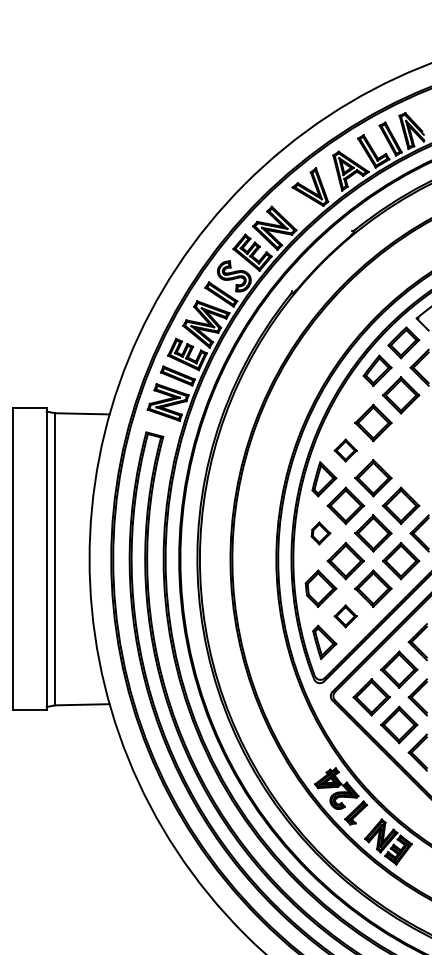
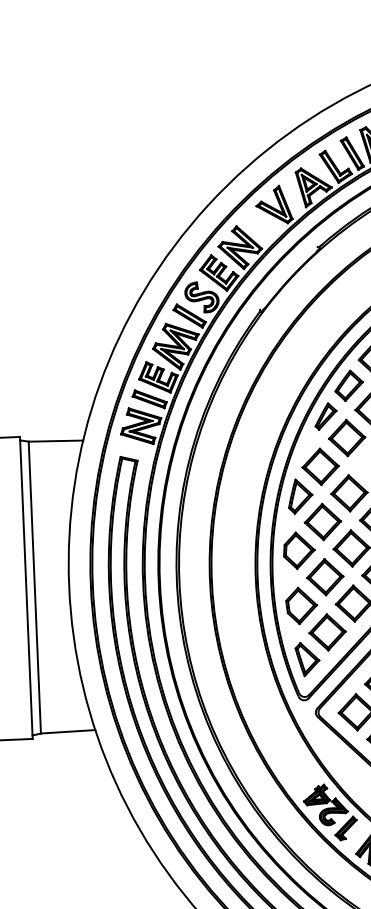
part: (352, 400) -> (325, 416), added
part: (345, 450) -> (320, 466), size x1.67
part: (320, 533) -> (298, 550), size x1.67
part: (345, 616) -> (327, 632), size x1.67

